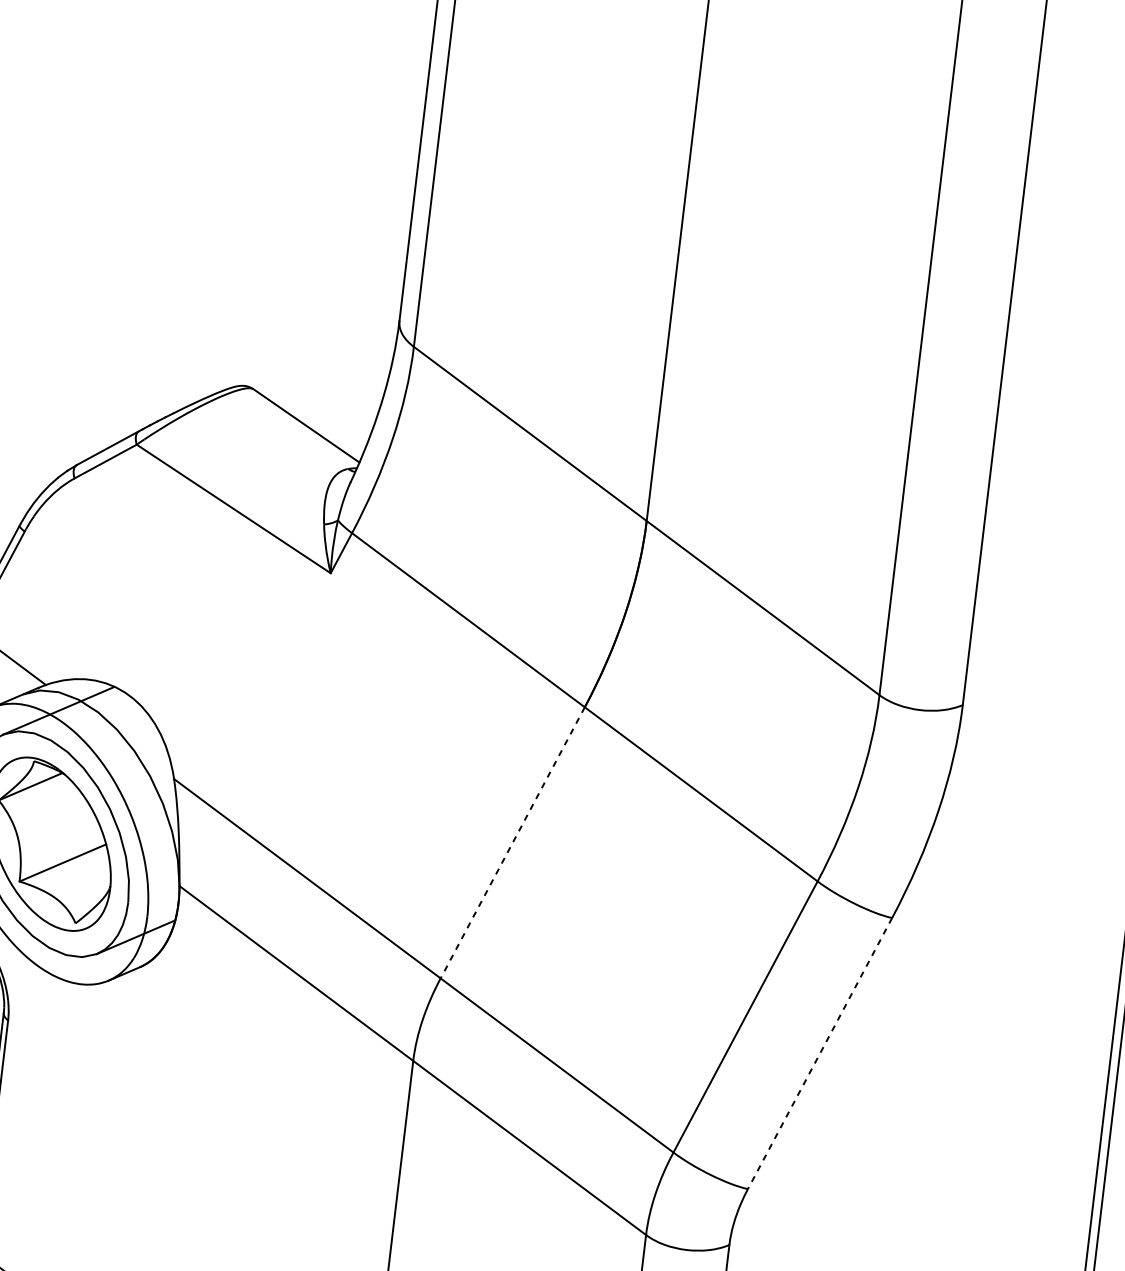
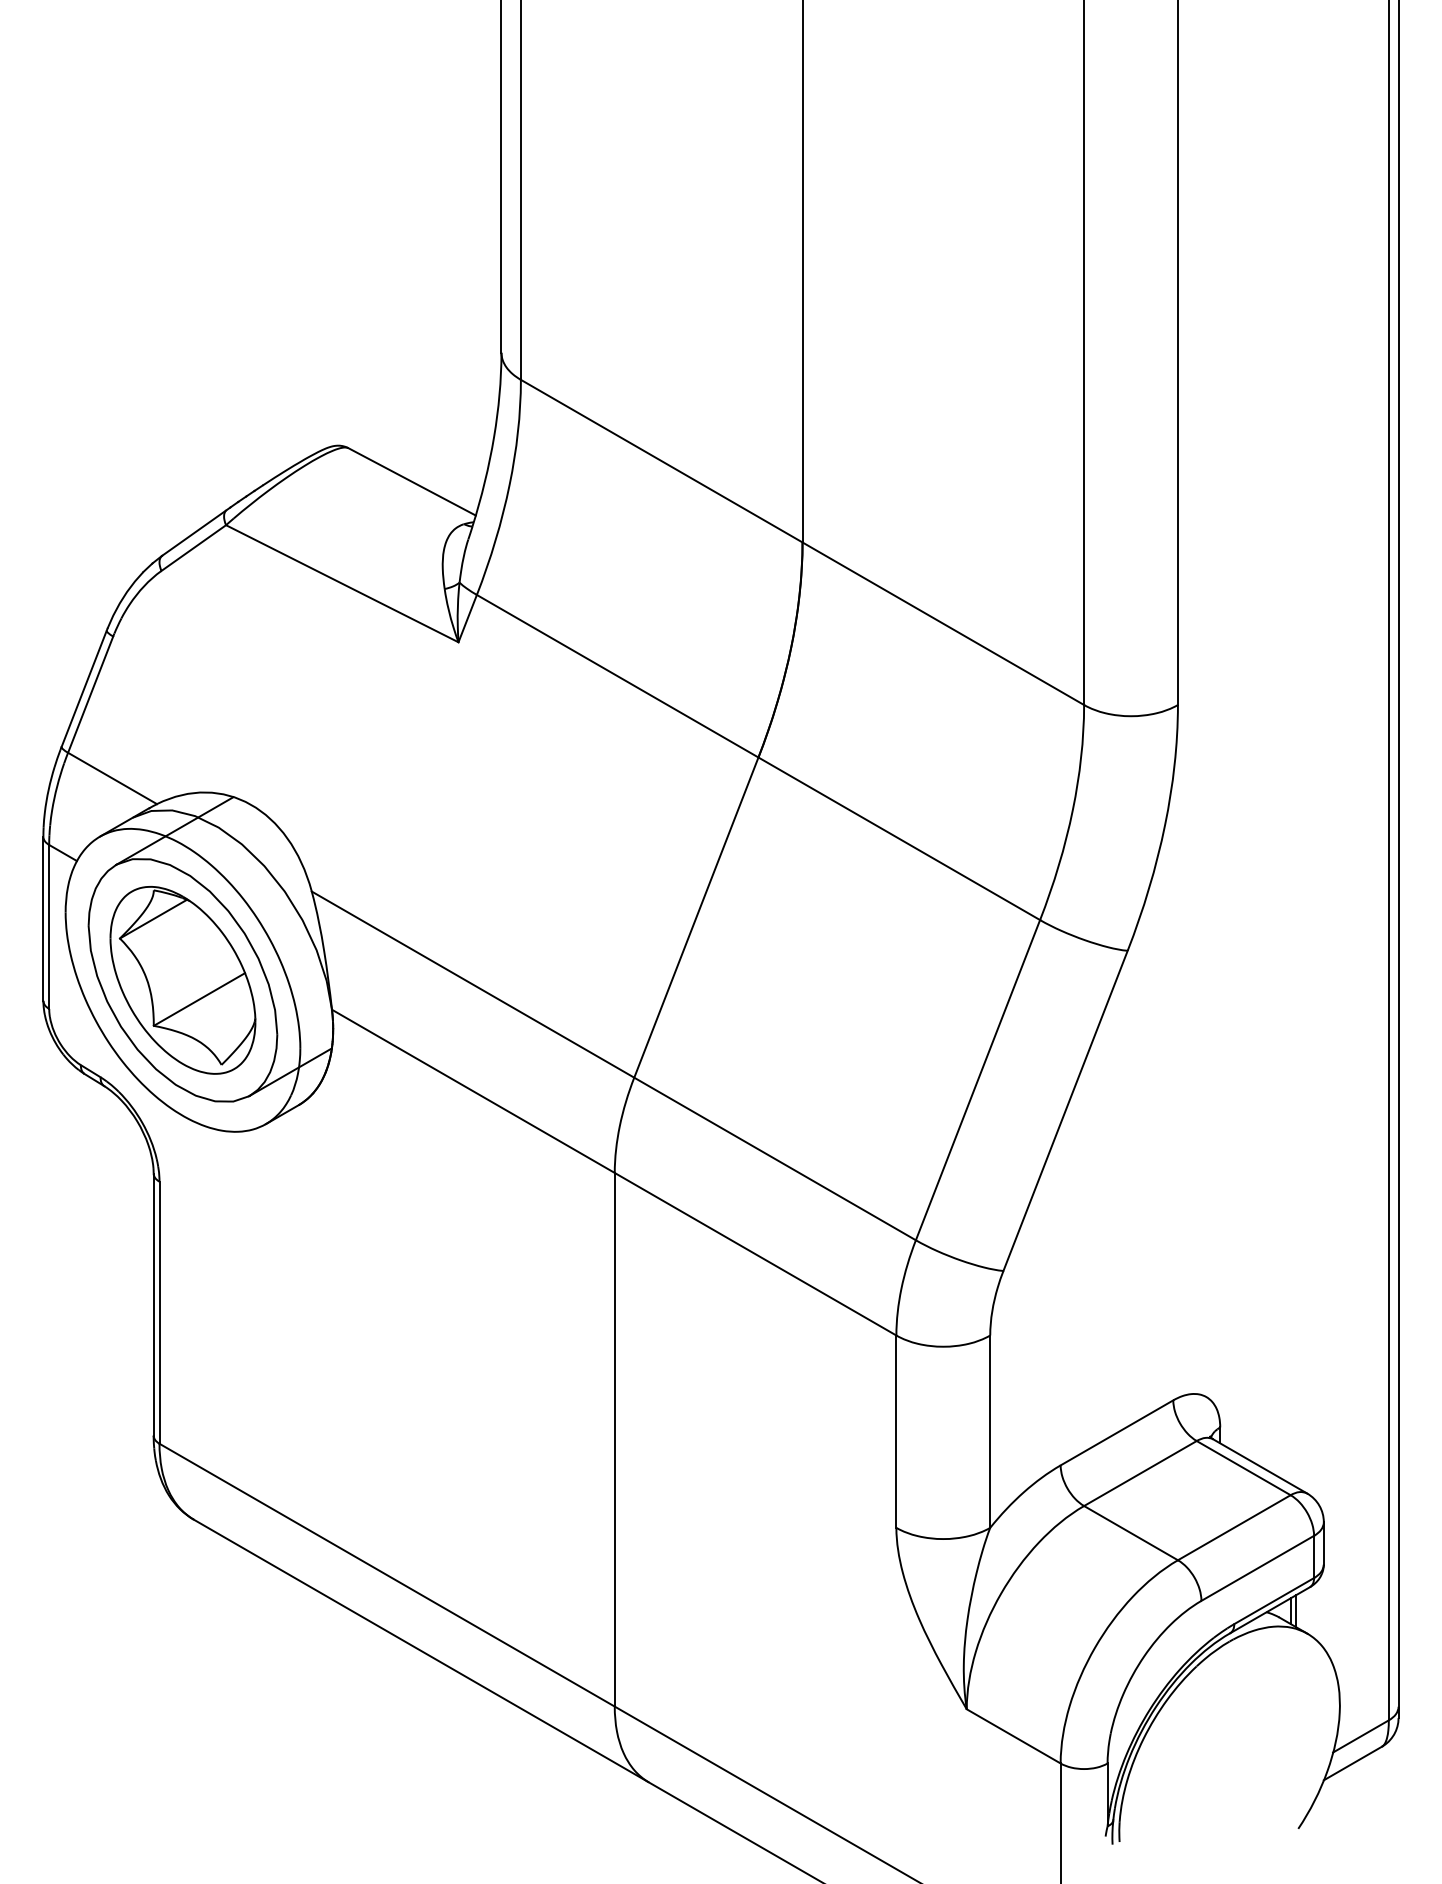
line: (512, 842) -> (696, 917), dashed -> solid
line: (820, 1053) -> (1065, 1110), dashed -> solid

